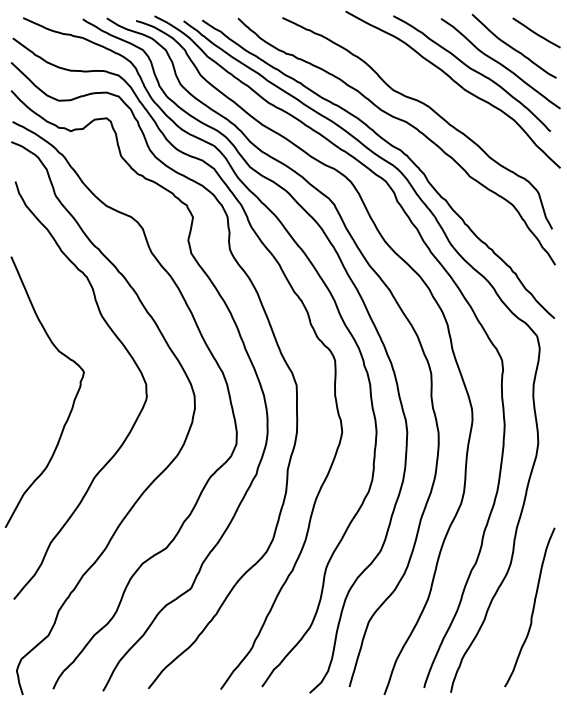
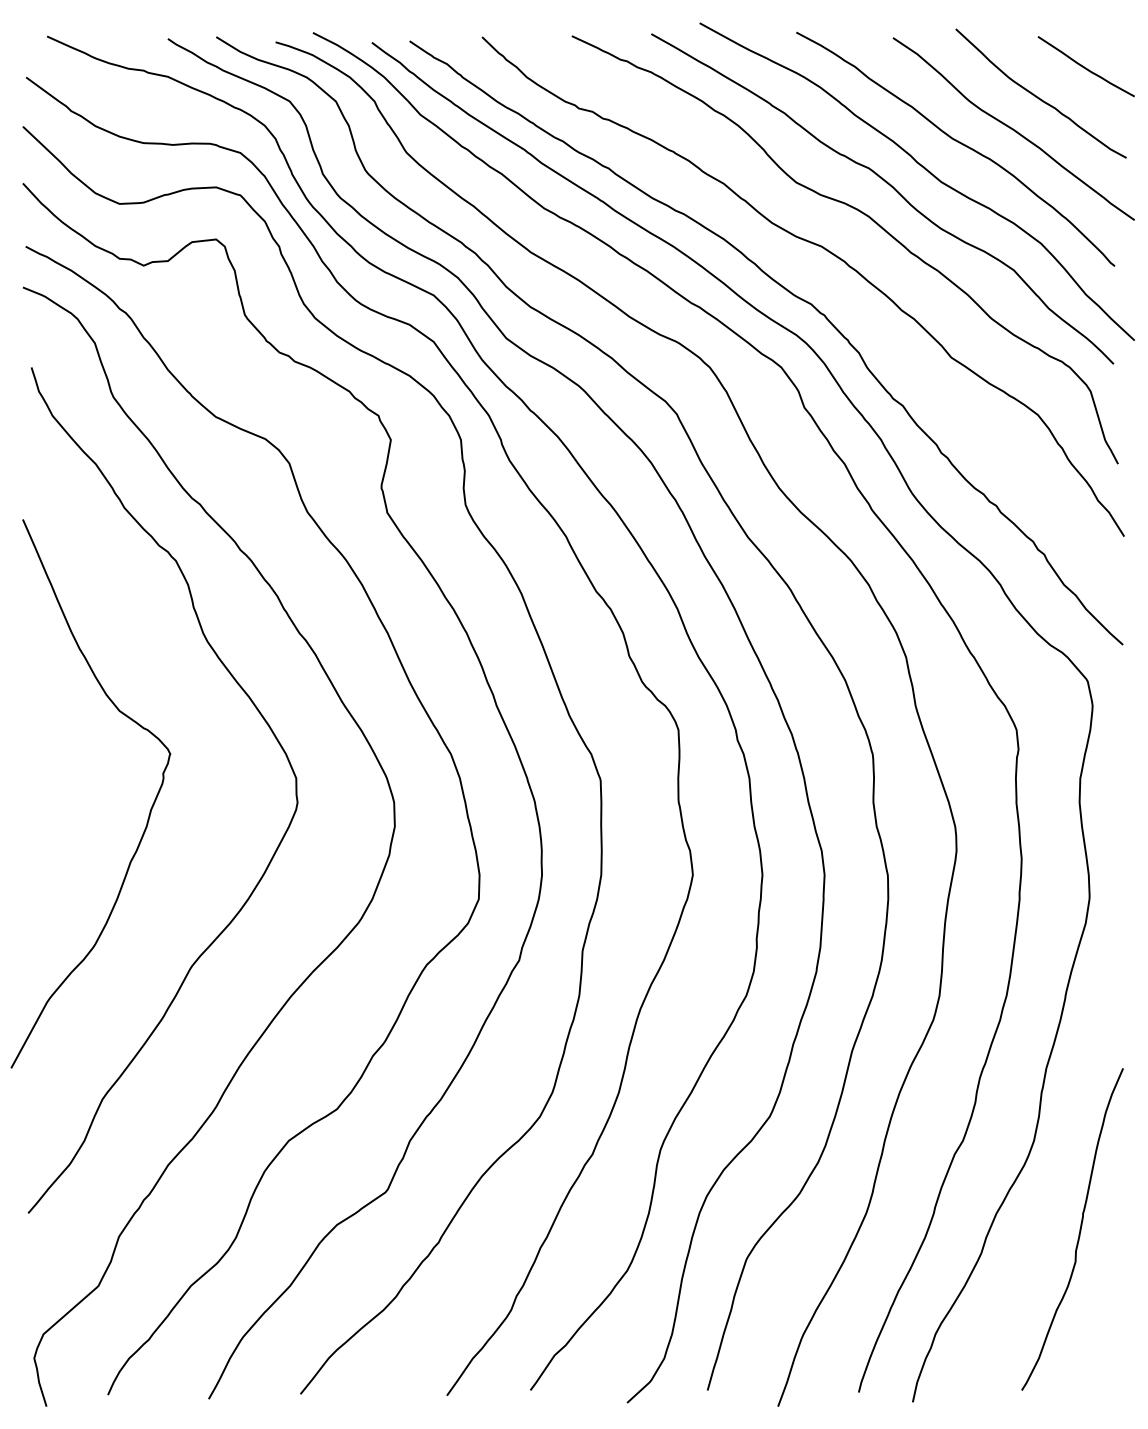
curve: (440, 93) -> (891, 189), added

